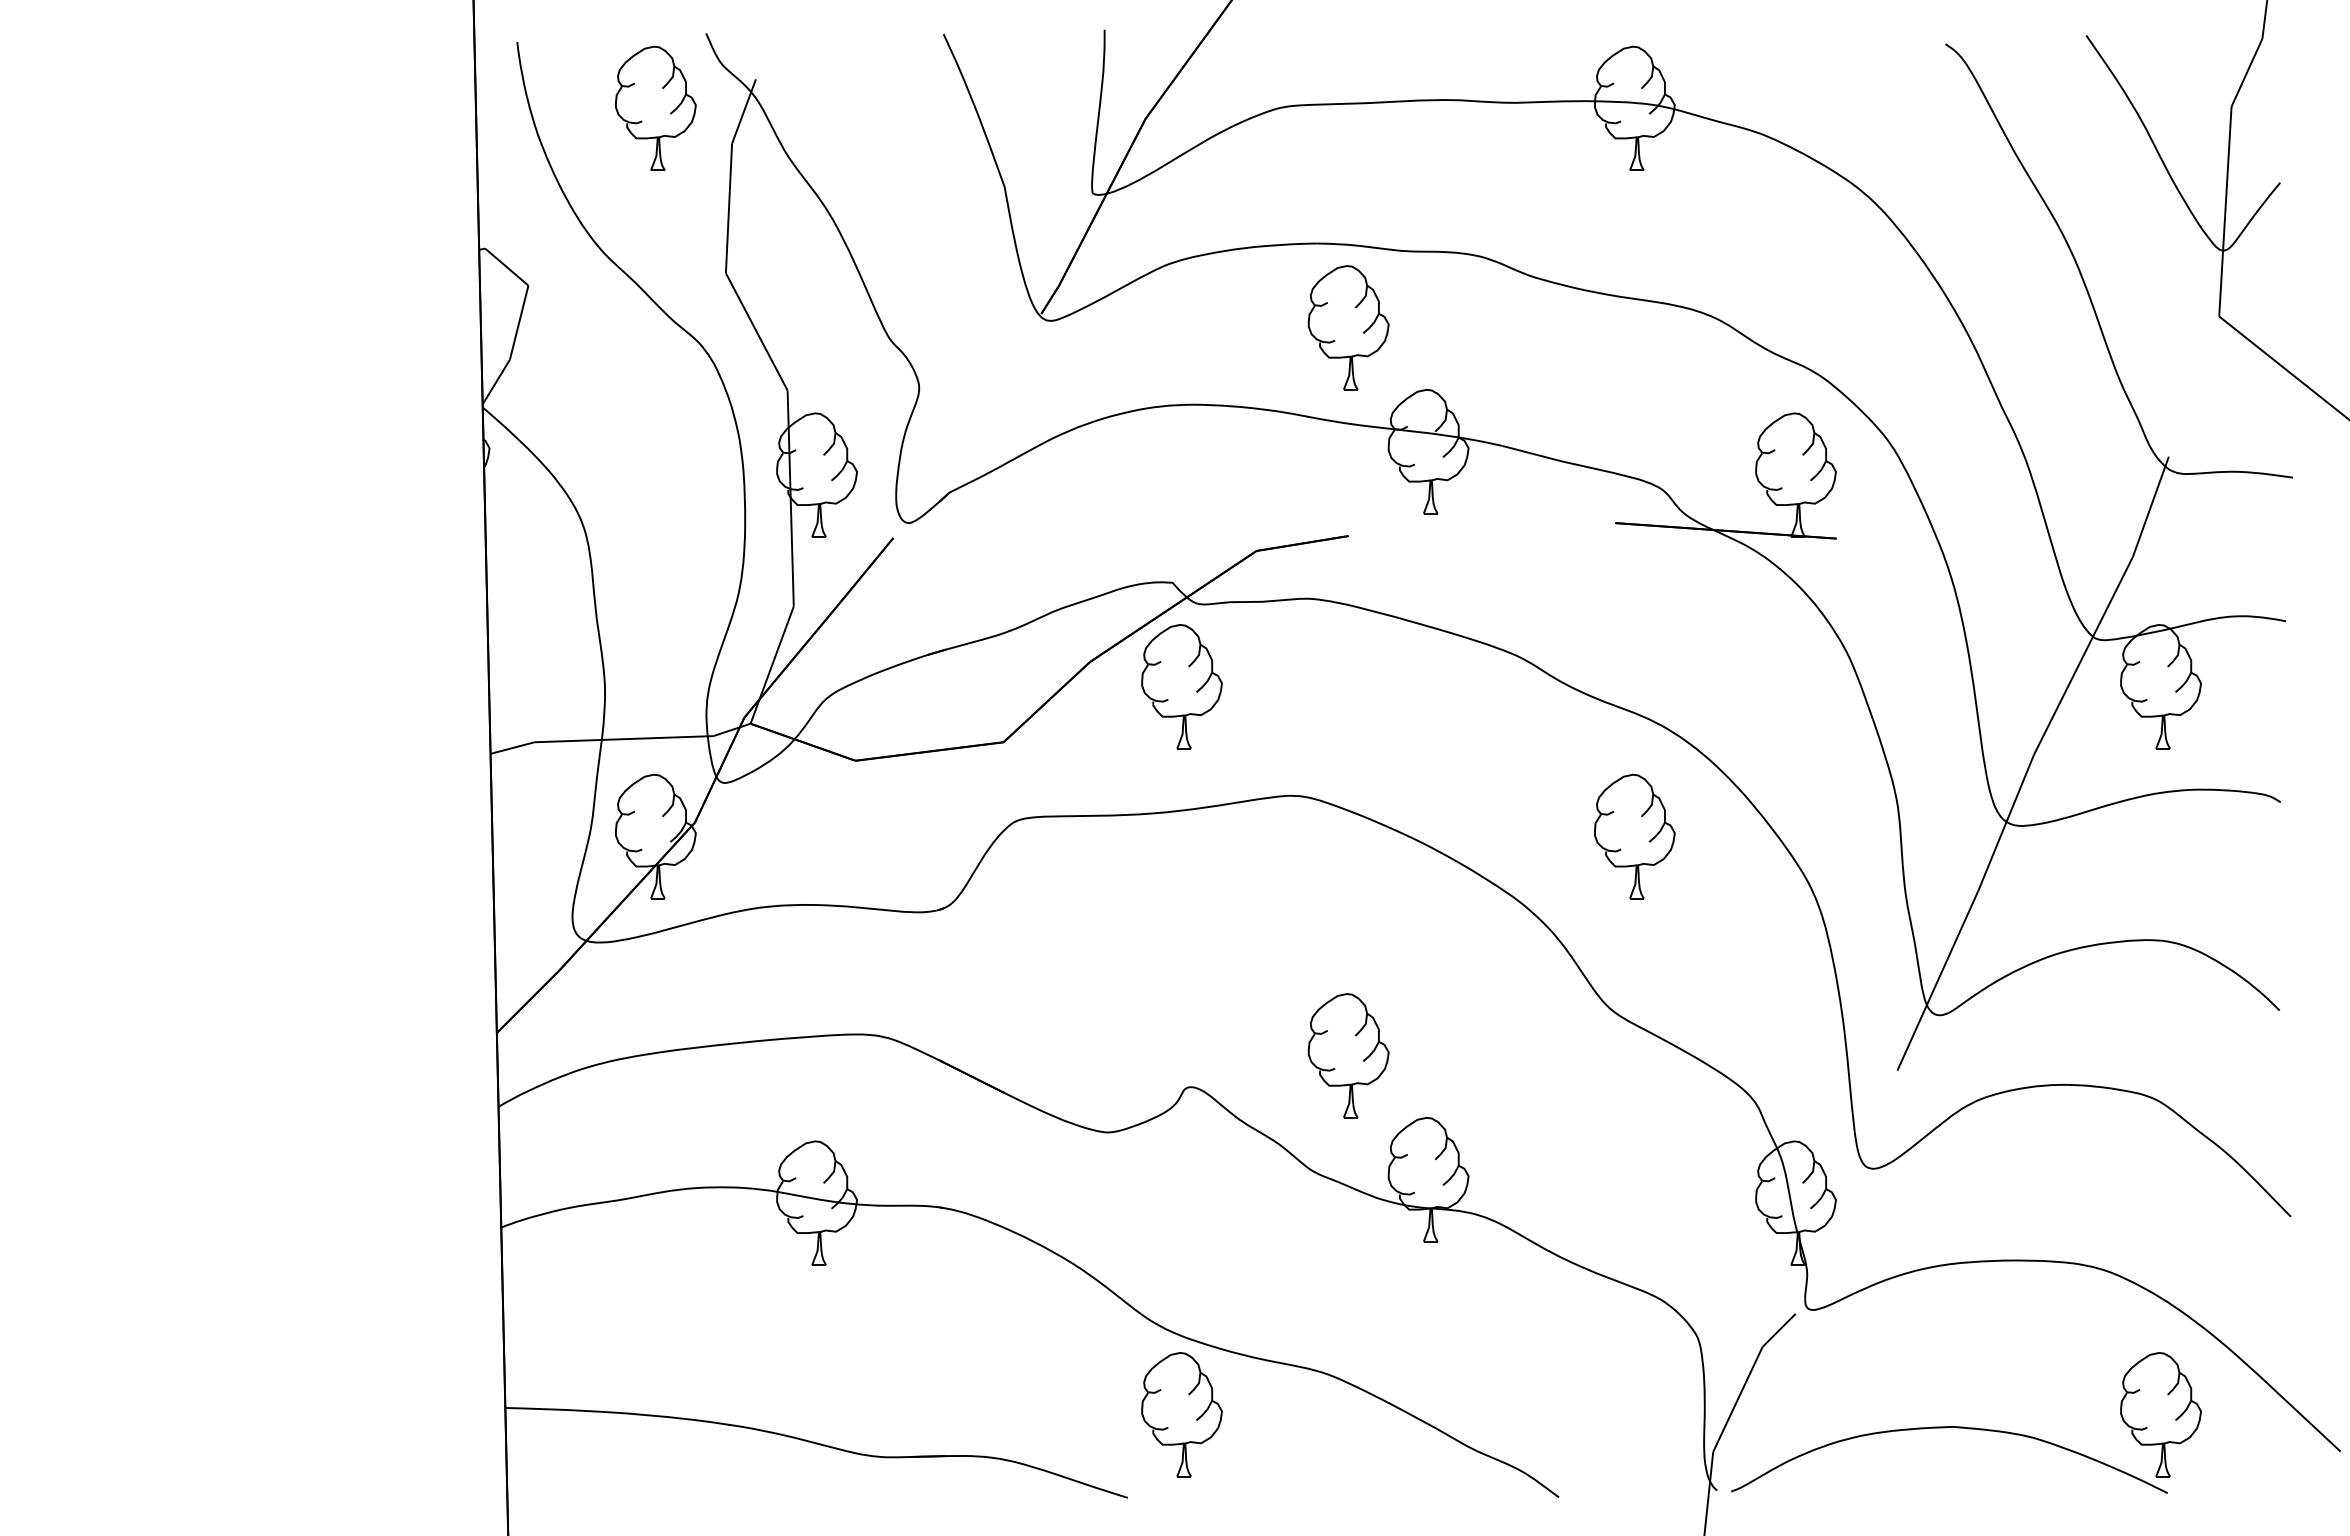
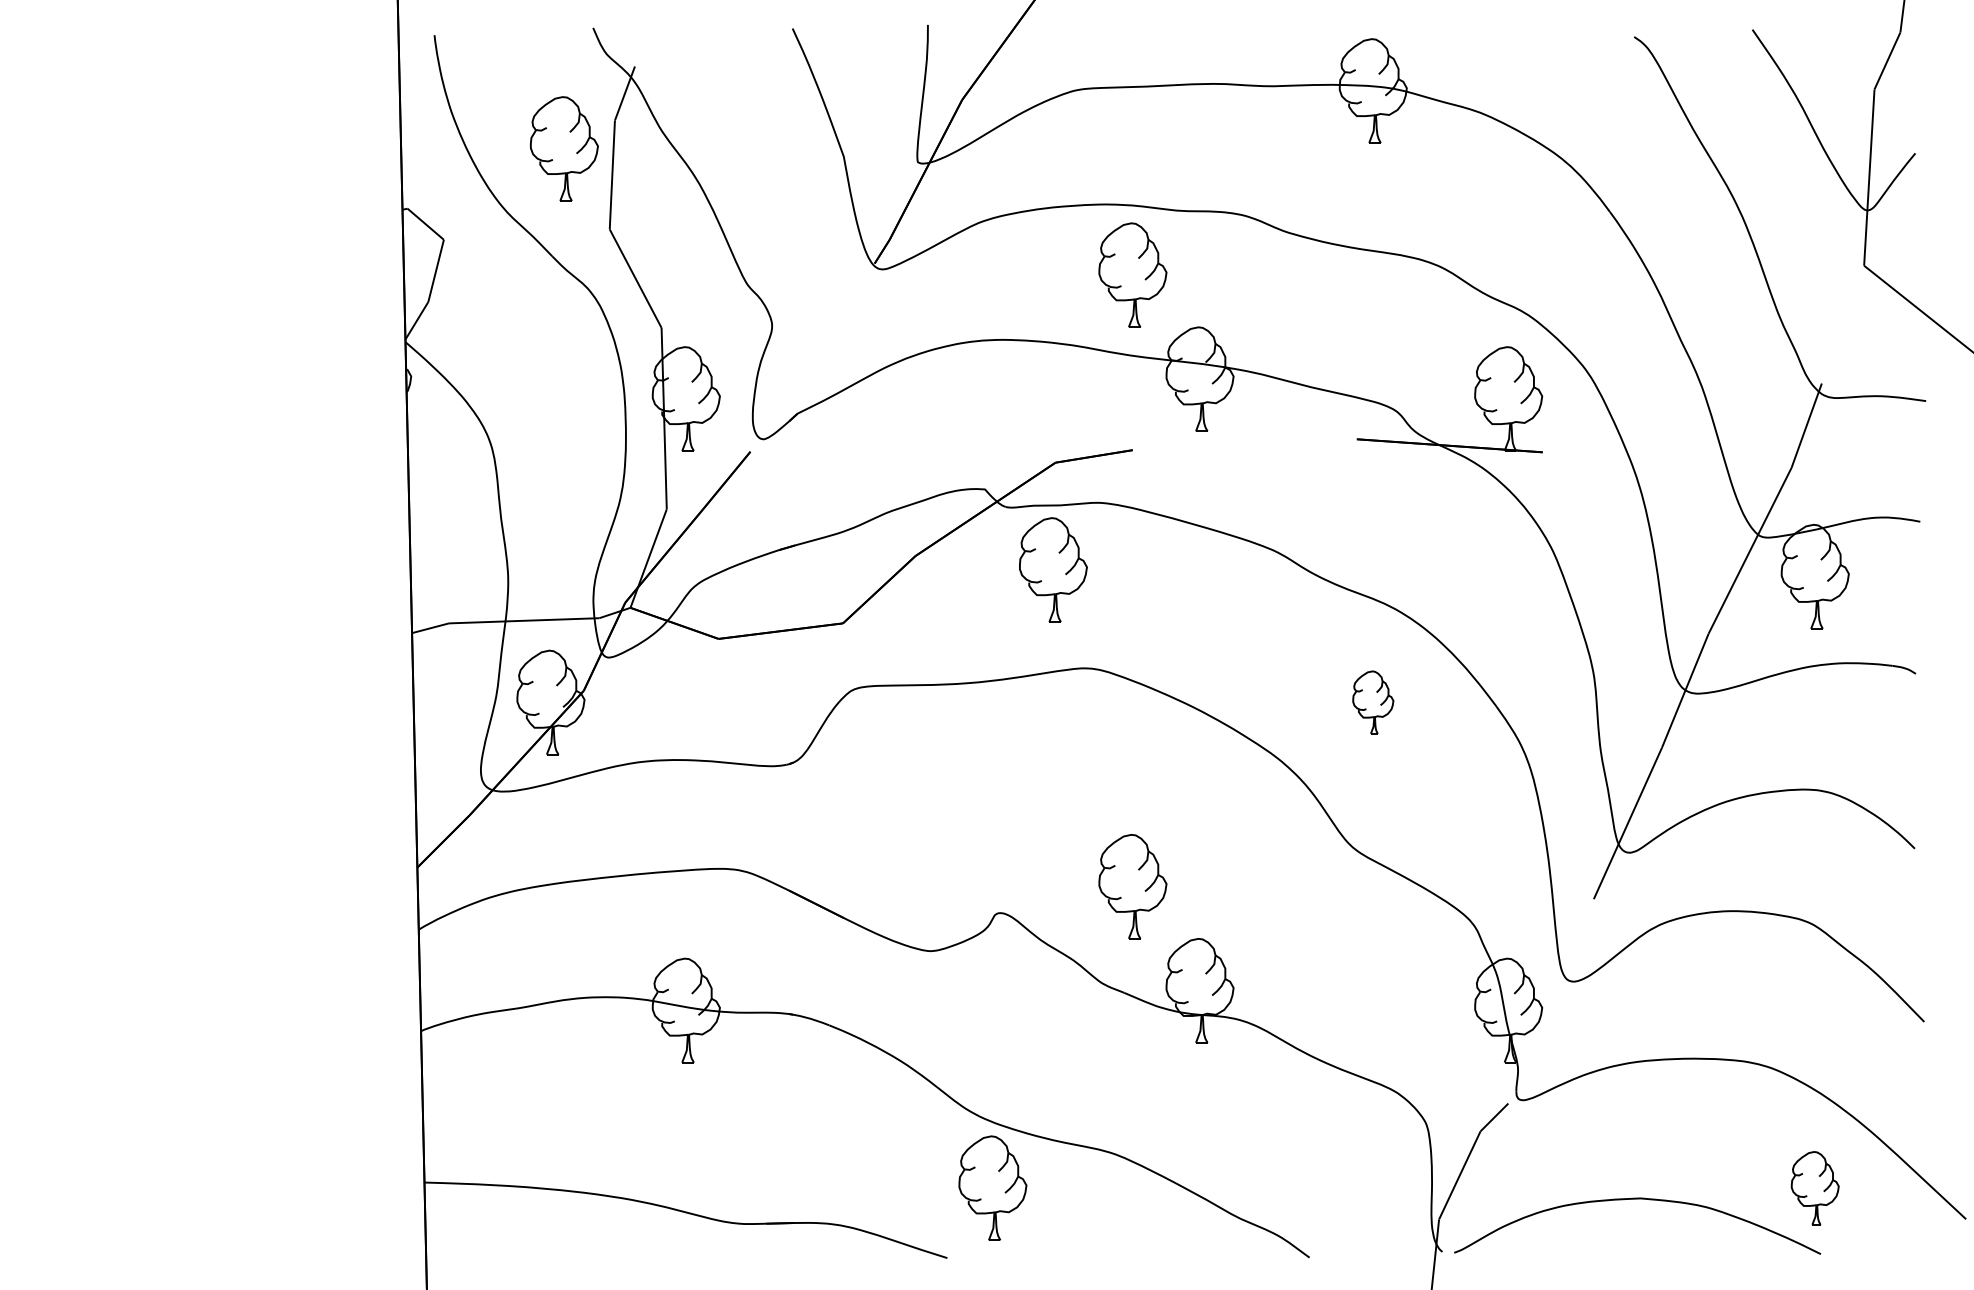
part: (655, 107) -> (564, 148), moved
part: (1181, 686) -> (1052, 569), moved
part: (1634, 836) -> (1372, 702), size x0.6
part: (2160, 1414) -> (1814, 1188), size x0.7

